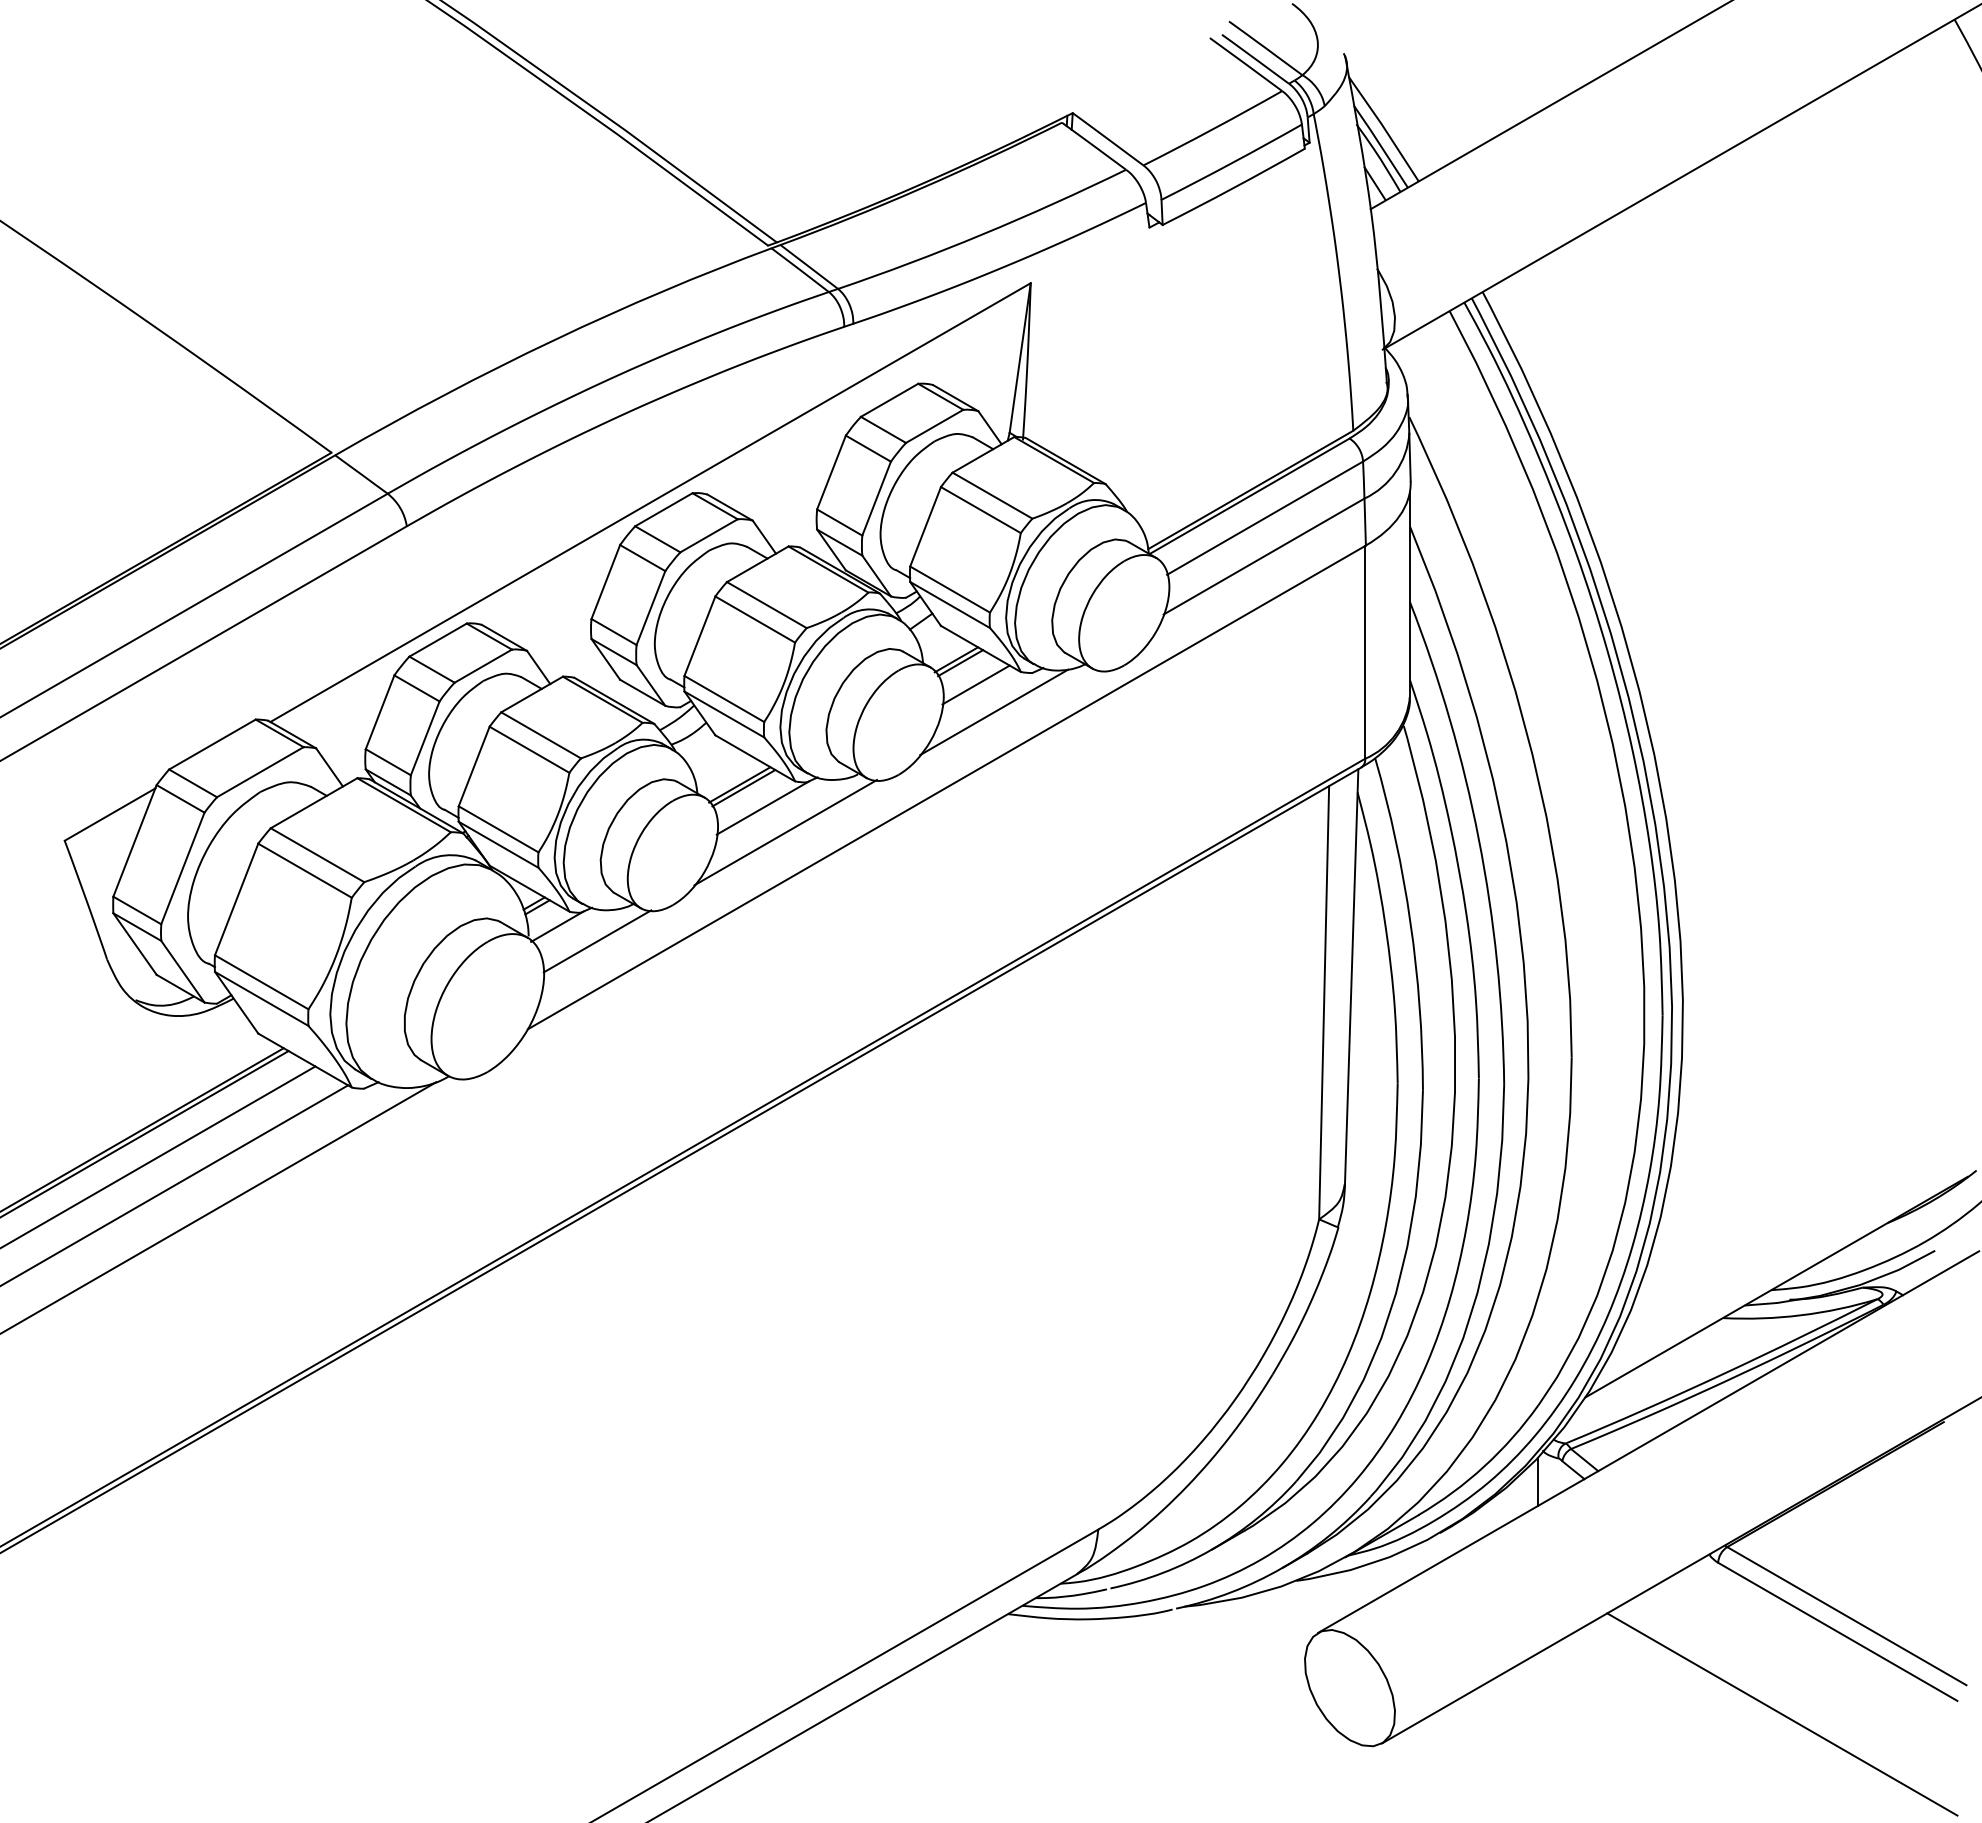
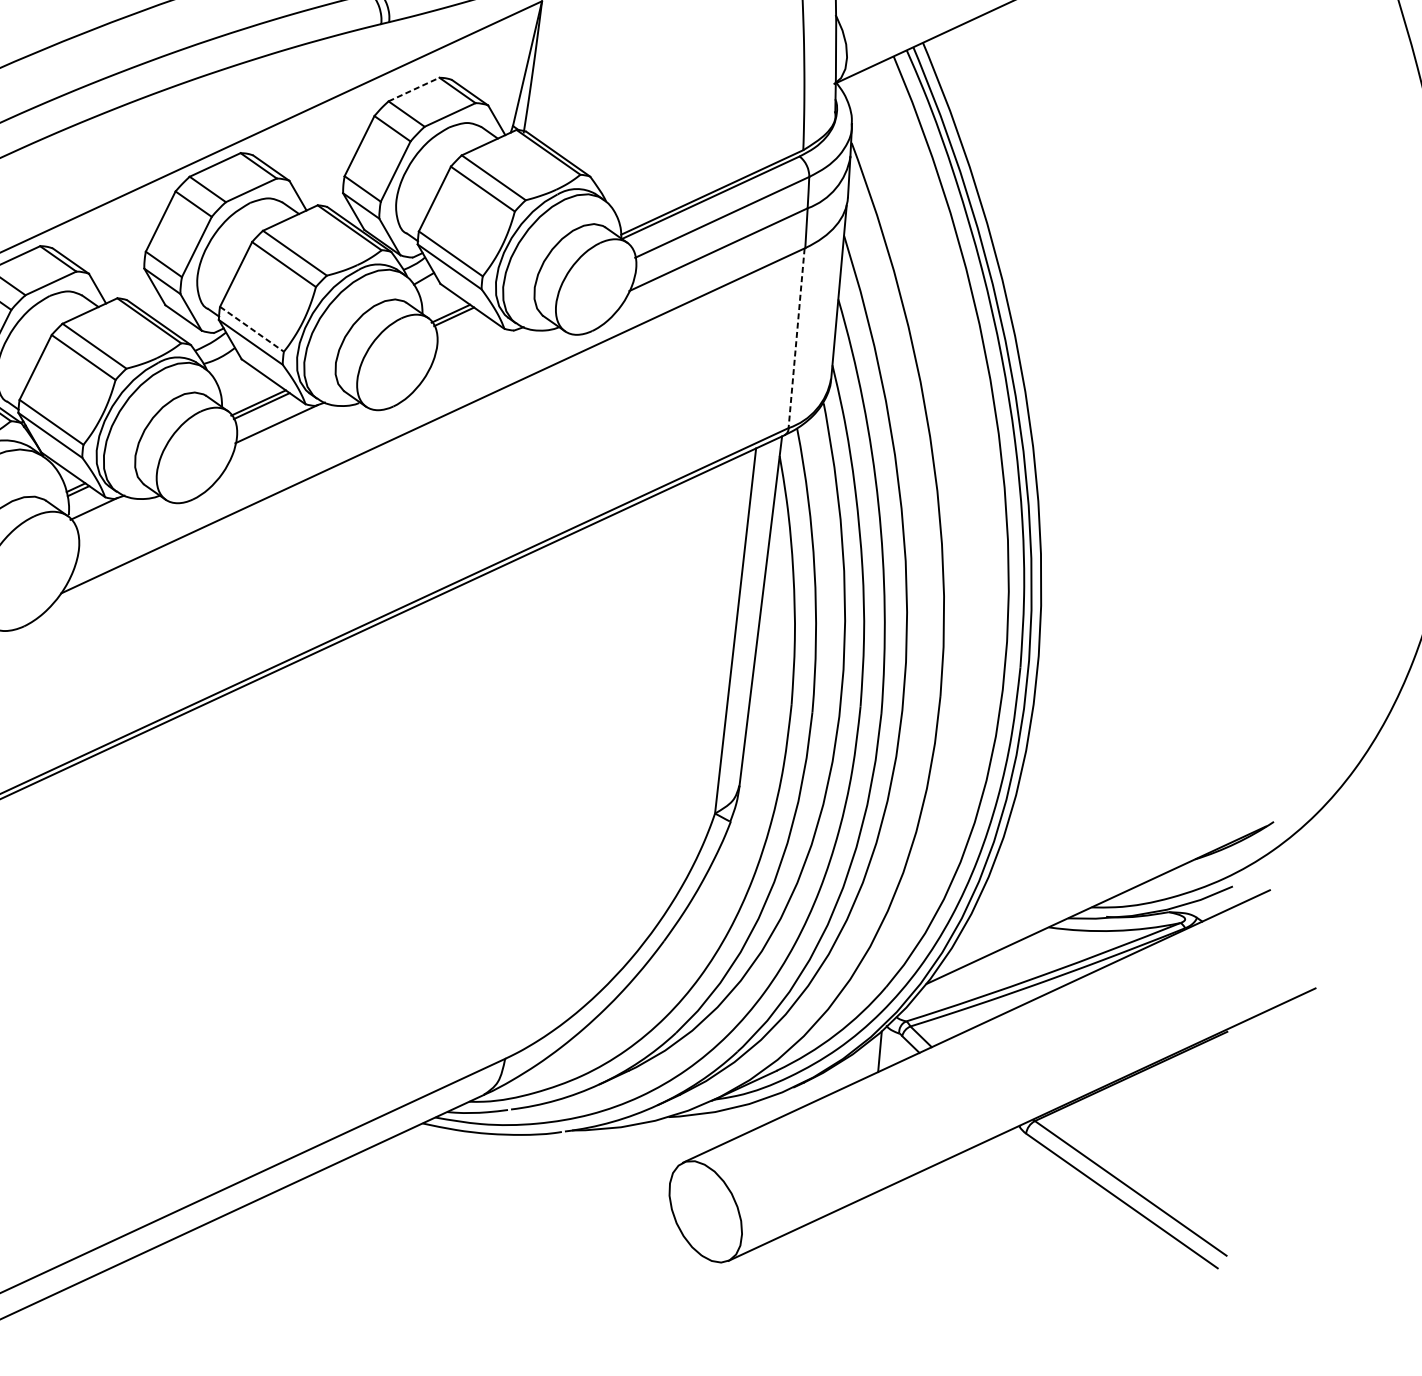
line: (890, 400) -> (414, 89), solid -> dashed
line: (1365, 652) -> (796, 338), solid -> dashed
line: (975, 684) -> (465, 335), removed
line: (724, 699) -> (252, 329), solid -> dashed
line: (994, 712) -> (479, 361), removed
line: (785, 832) -> (293, 446), removed
line: (597, 941) -> (126, 524), removed
line: (1782, 1714) -> (1069, 1266), removed

